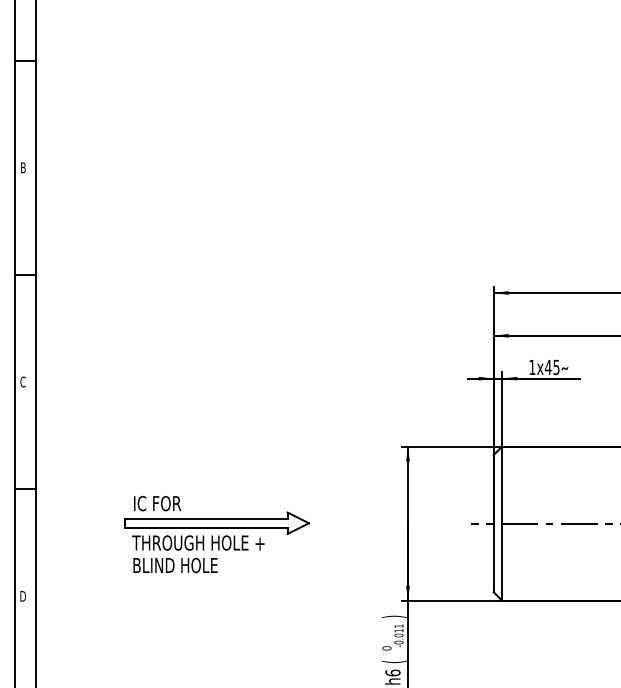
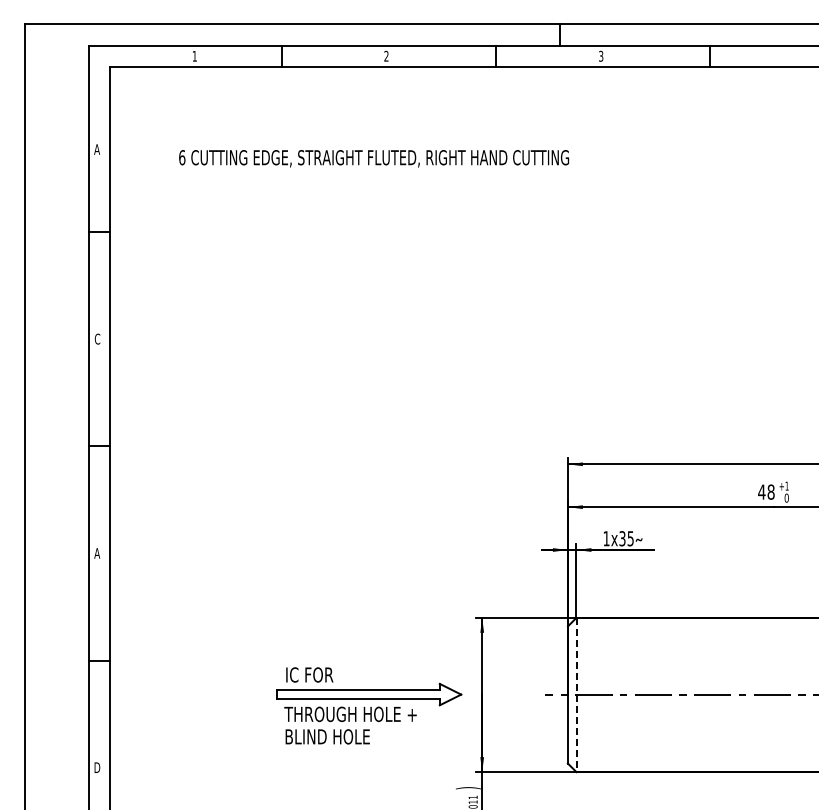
text: (23, 167) -> (97, 338), B -> C
text: (548, 367) -> (622, 538), 1x45 -> 1x35
text: (23, 382) -> (97, 553), C -> A
line: (502, 524) -> (576, 695), solid -> dashed
part: (217, 534) -> (369, 705), moved

